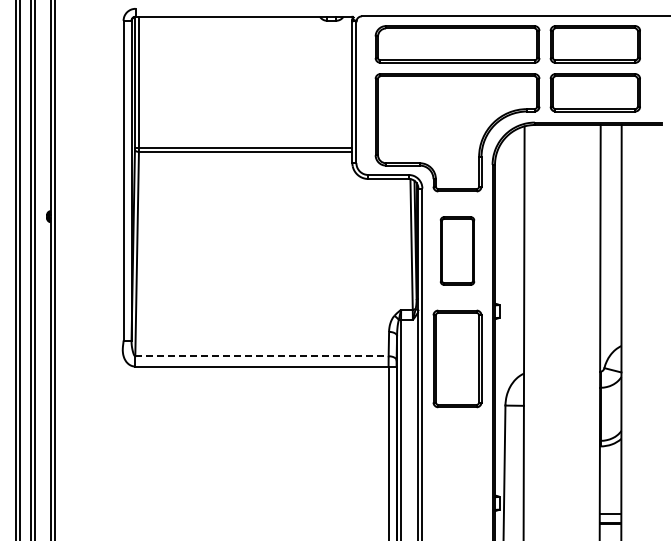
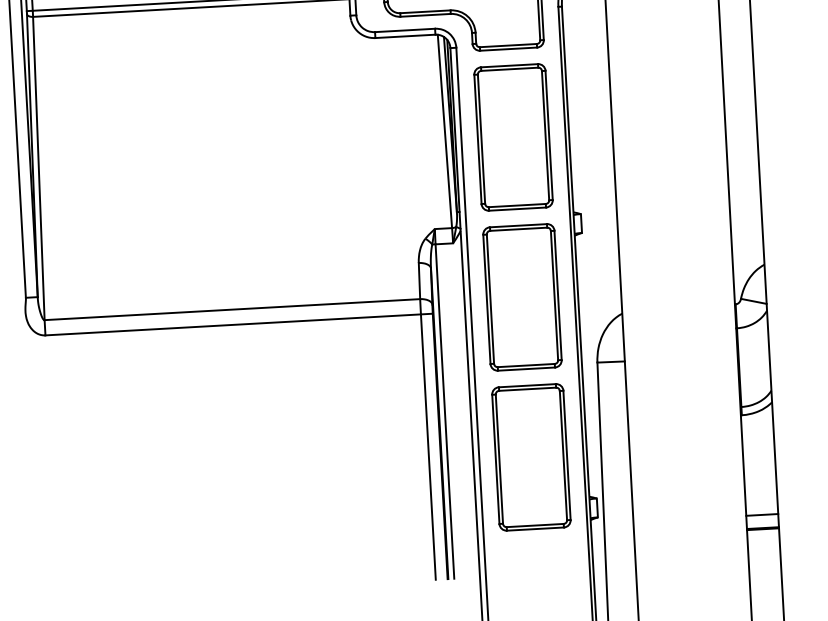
part: (457, 250) -> (513, 136), size x1.43
line: (261, 356) -> (231, 310), dashed -> solid
part: (457, 466) -> (531, 456), added

